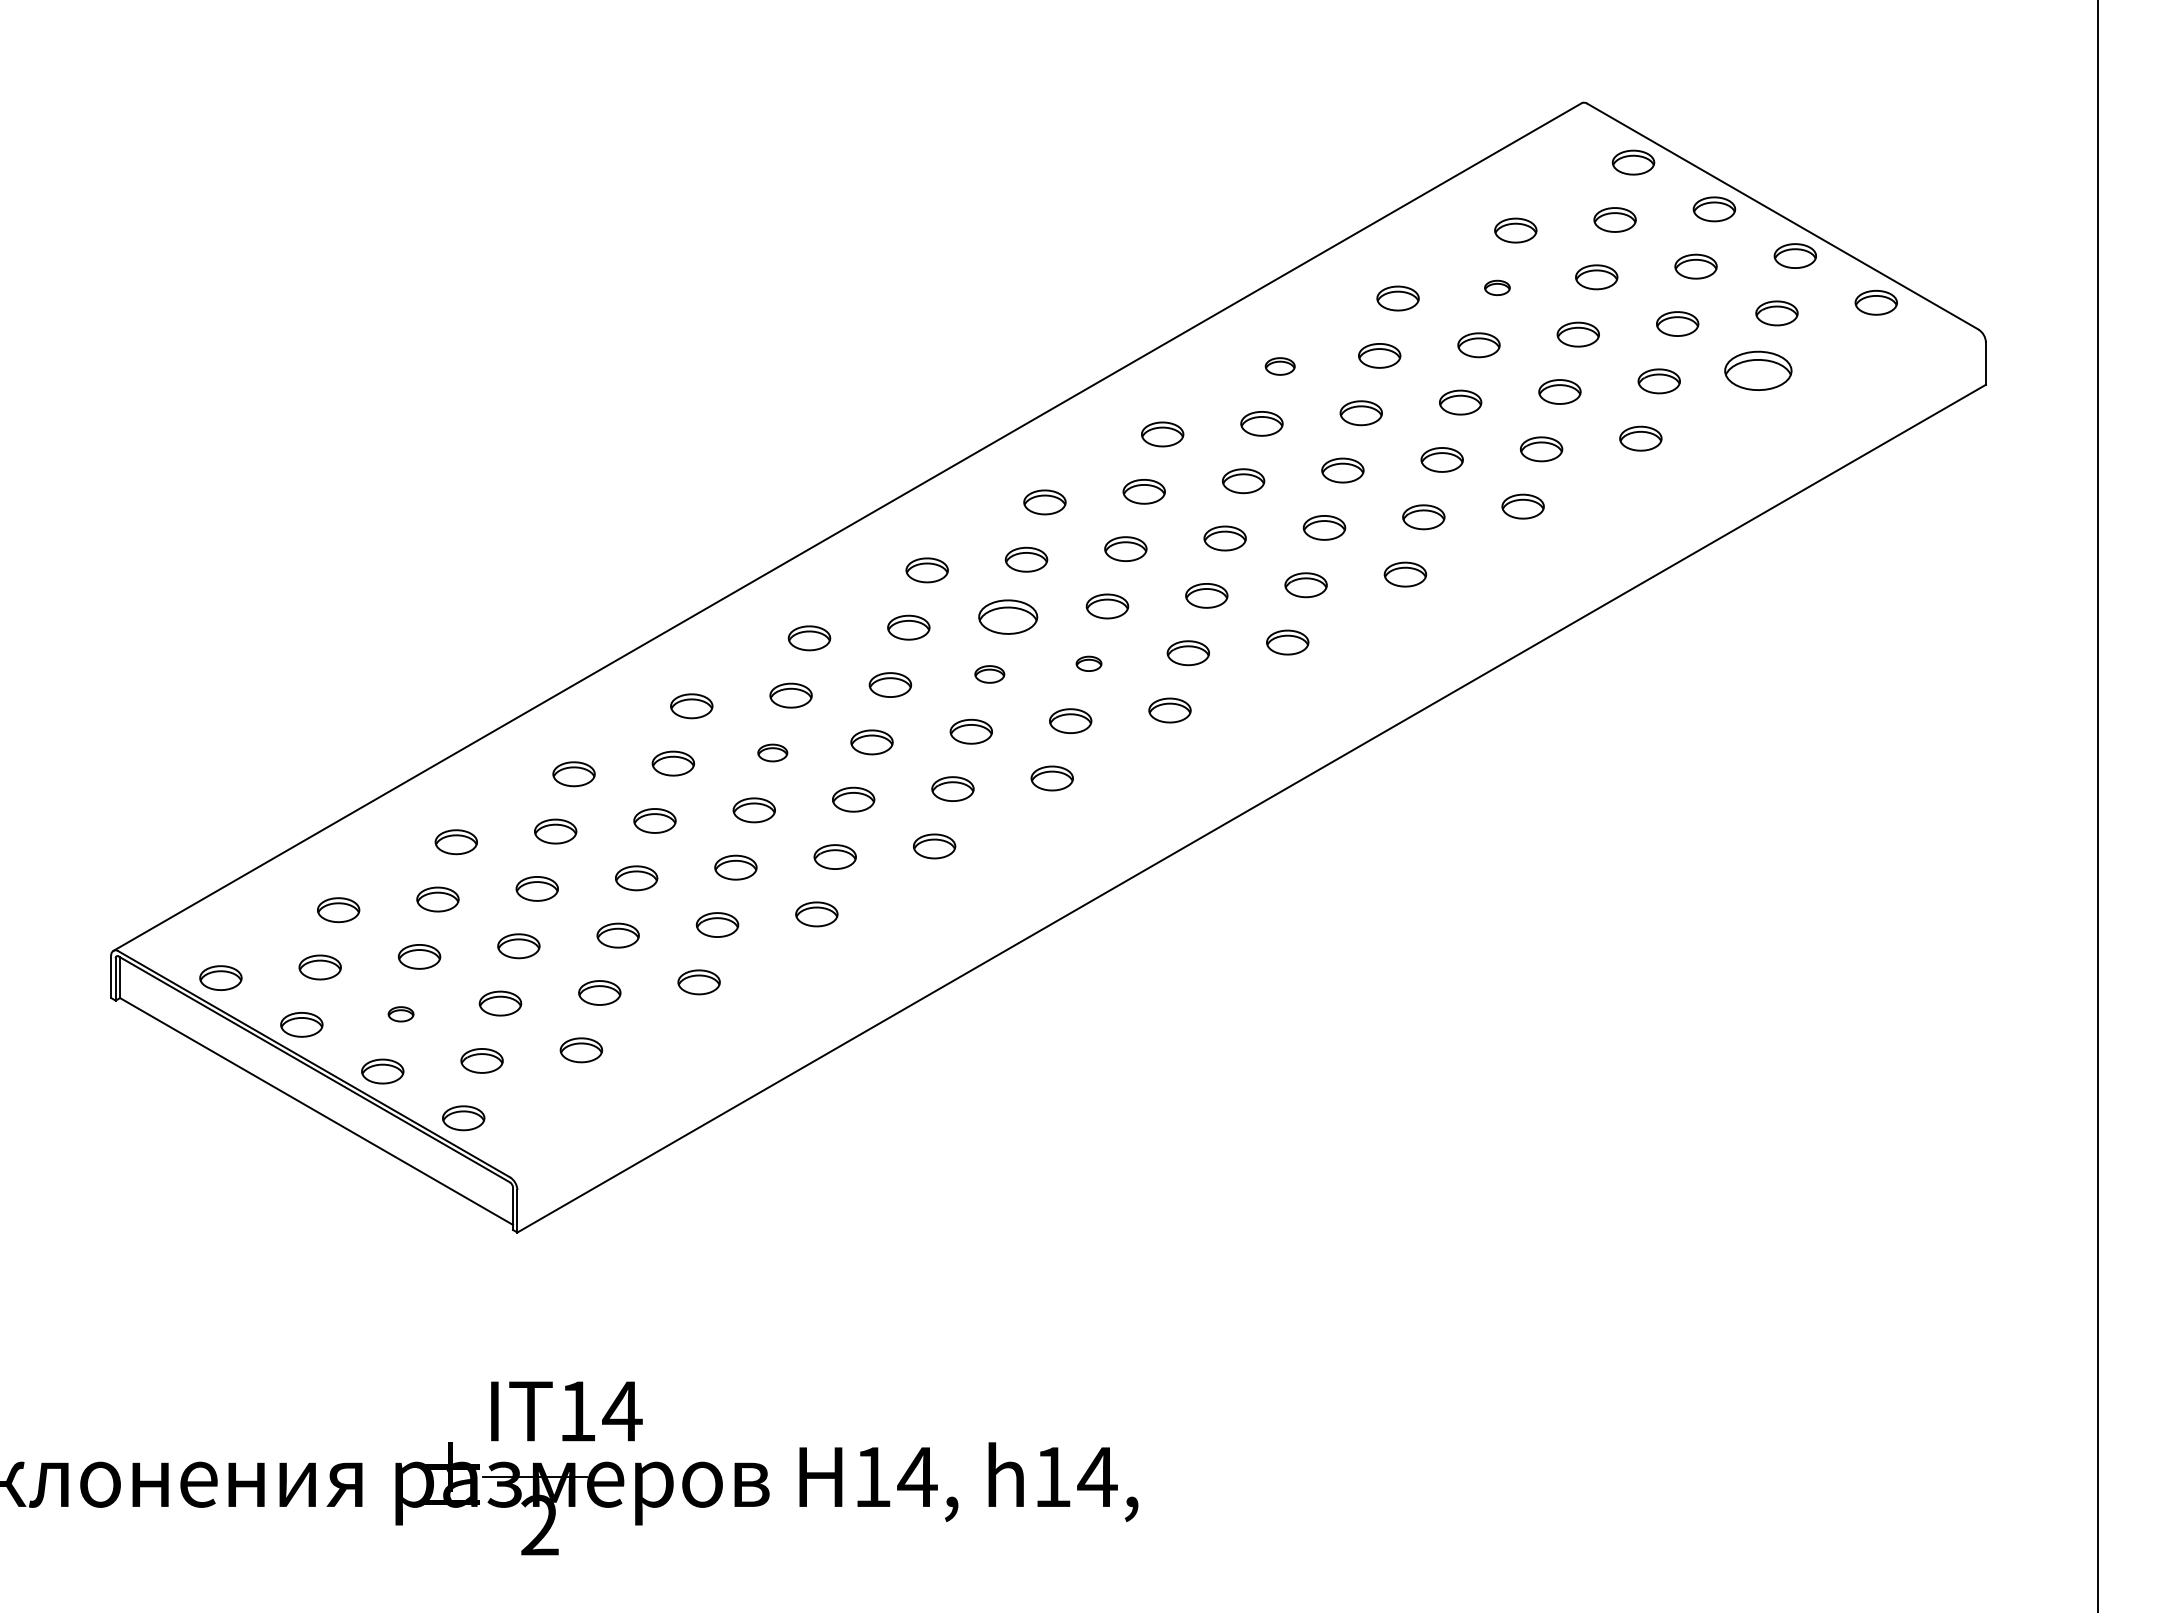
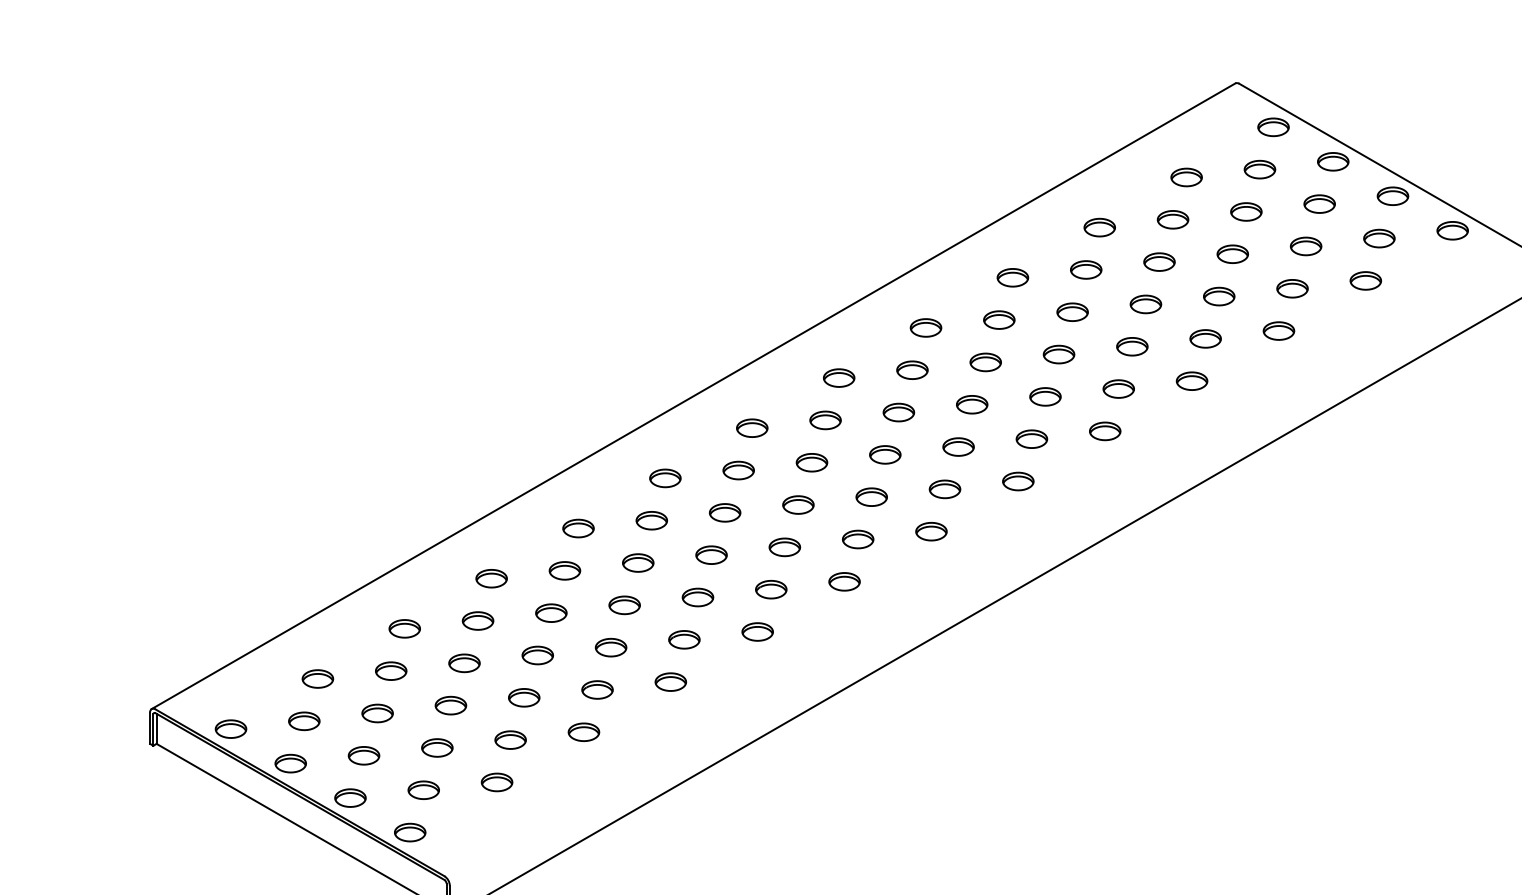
part: (1497, 287) -> (1173, 219), size x1.67
part: (1279, 366) -> (1012, 277), size x1.43
part: (1758, 370) -> (1365, 280), size x0.62
part: (1007, 616) -> (811, 462), size x0.71
part: (1088, 663) -> (871, 496), size x1.67
part: (989, 674) -> (798, 505), size x1.43
part: (772, 752) -> (638, 562), size x1.43
part: (400, 1014) -> (363, 756), size x1.67

